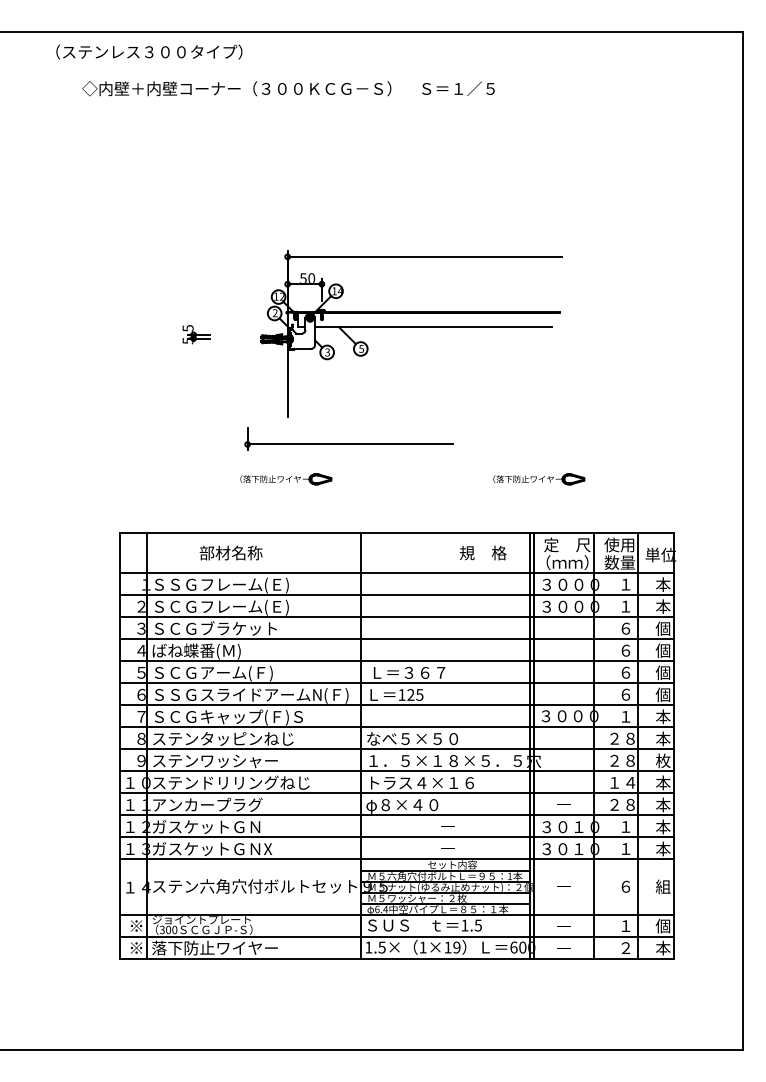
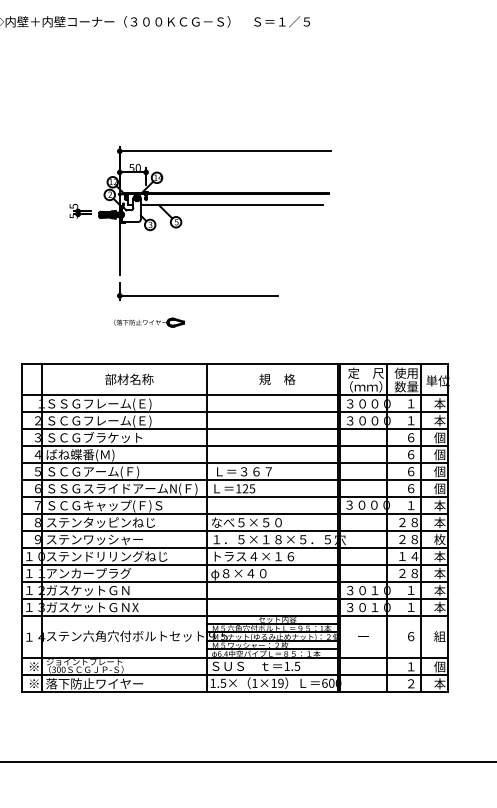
part: (411, 333) -> (215, 210), moved
part: (539, 479) -> (344, 322), removed
text: (230, 552) -> (128, 379), moved
text: (482, 552) -> (276, 379), moved

